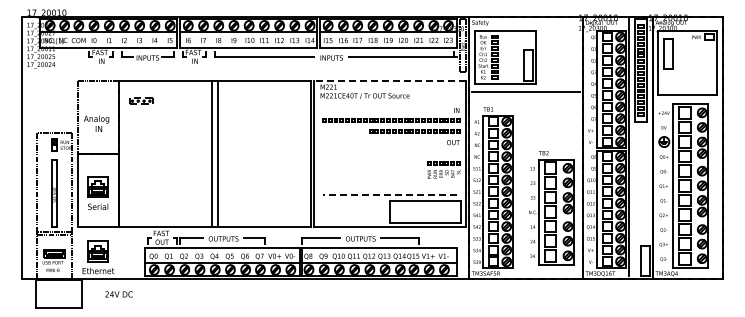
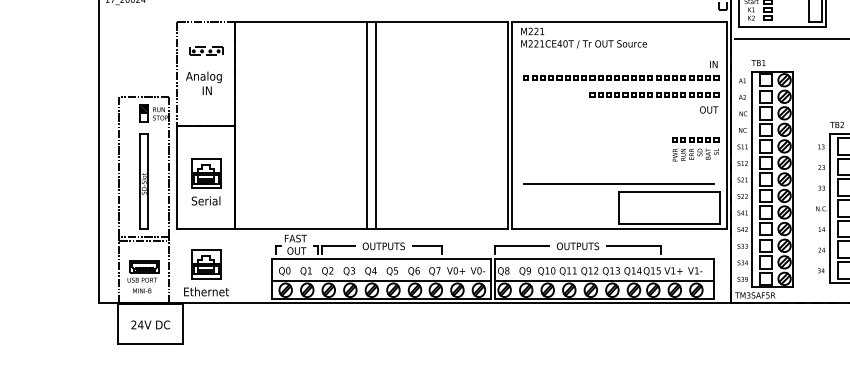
line: (390, 80) -> (620, 22), dashed -> solid
part: (141, 100) -> (206, 50), moved
line: (389, 194) -> (618, 183), dashed -> solid
text: (118, 294) -> (149, 325), moved

